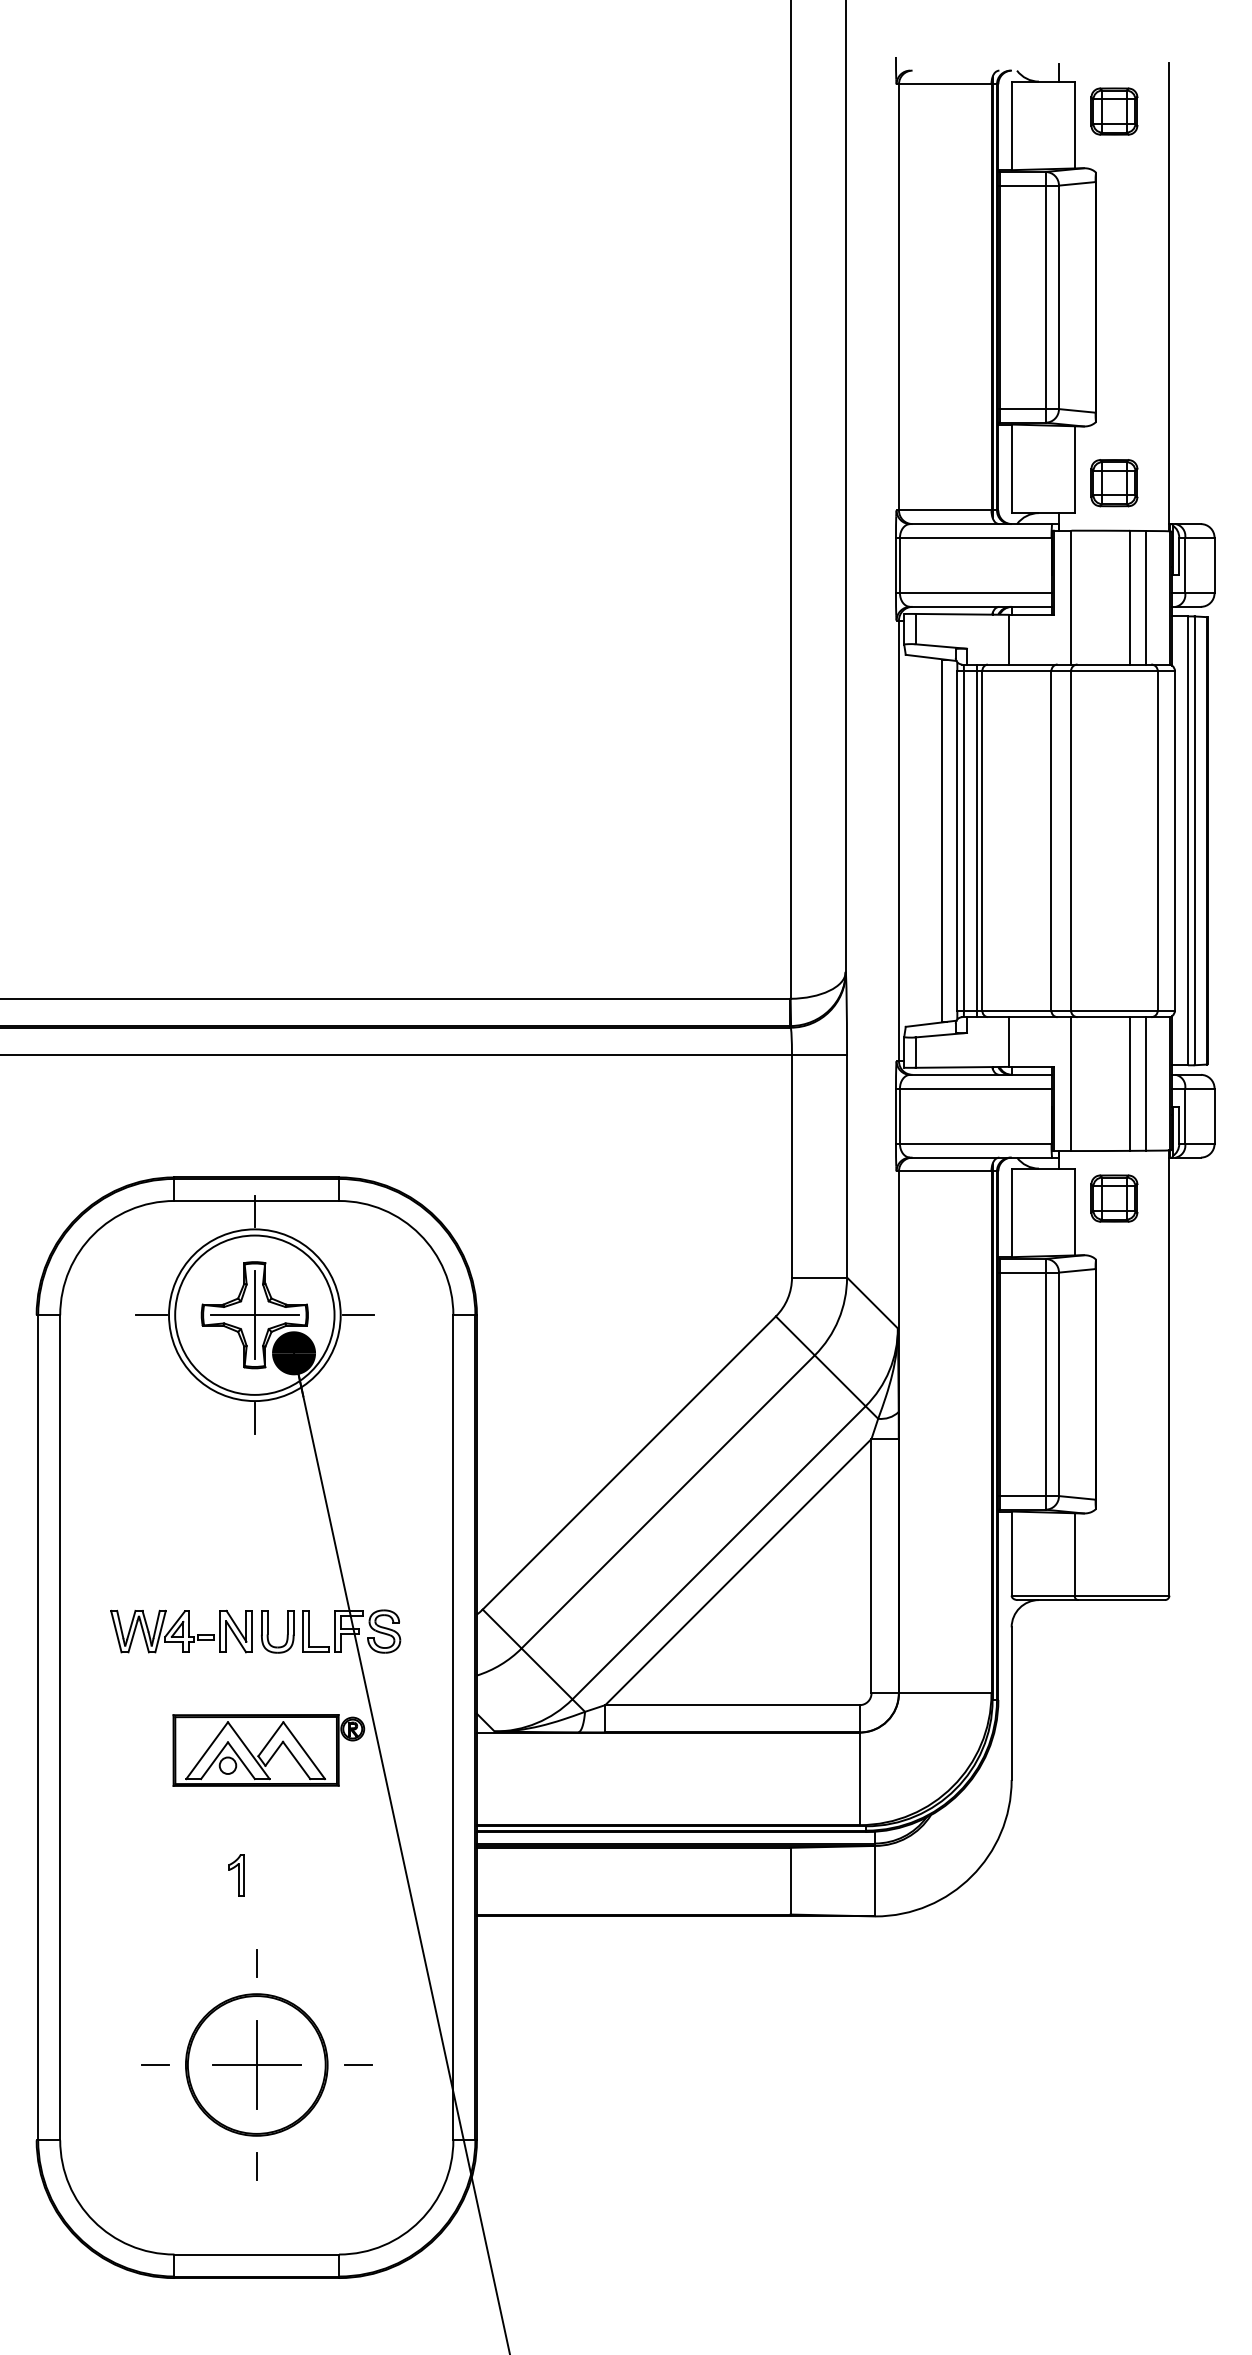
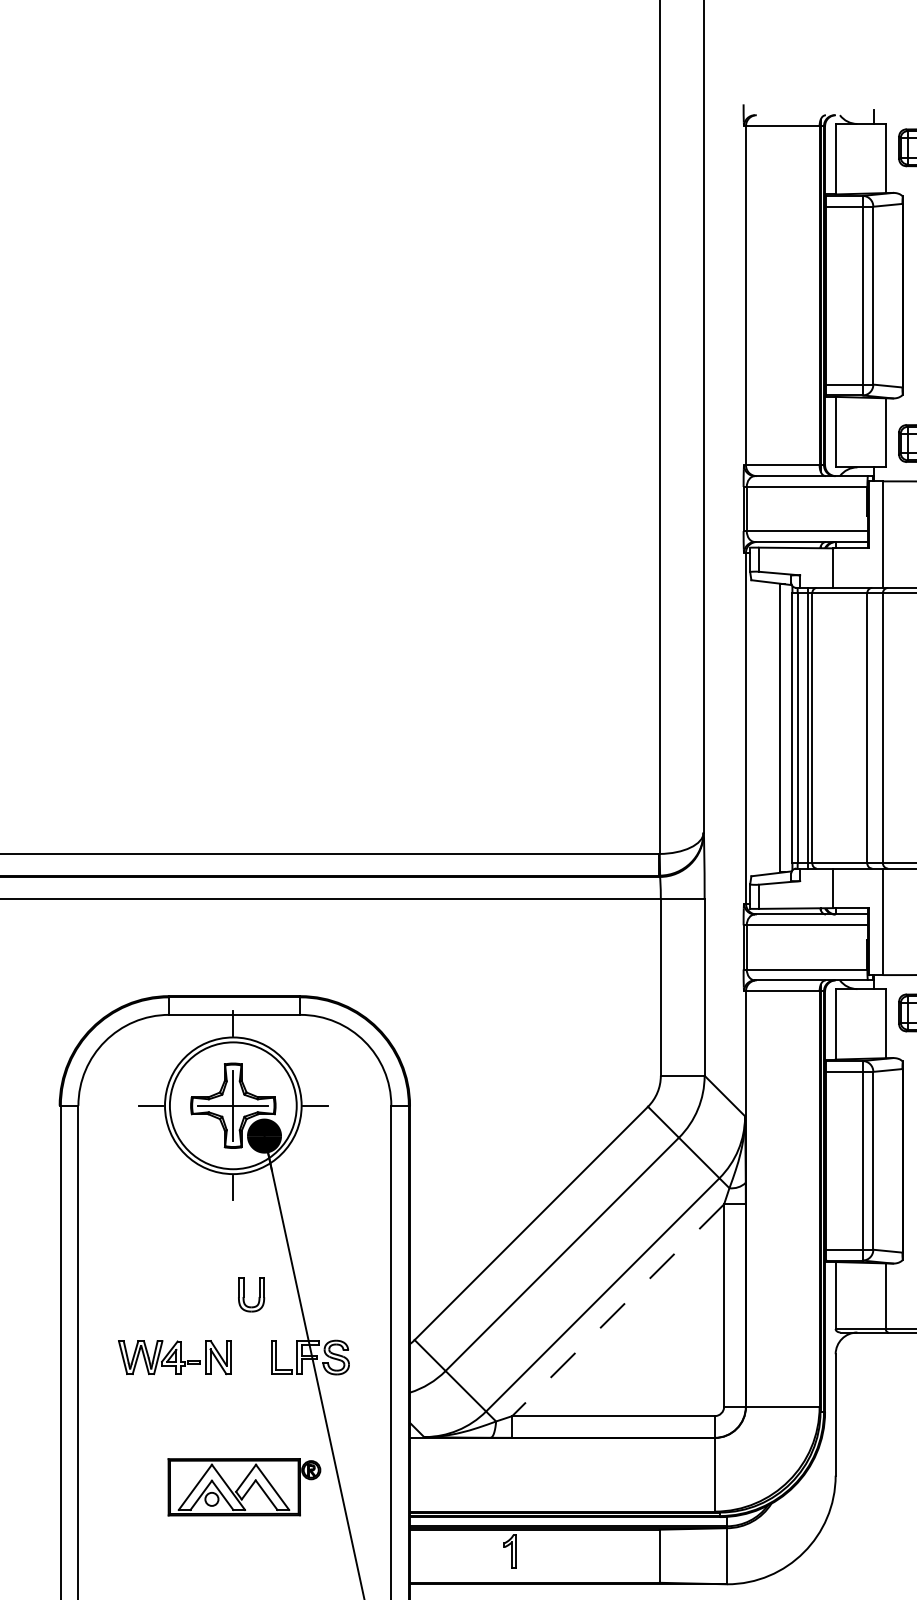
line: (738, 1572) -> (618, 1310), solid -> dashed
part: (268, 1631) -> (244, 1294), moved
part: (268, 1750) -> (244, 1487), moved
part: (236, 1875) -> (510, 1551), moved

